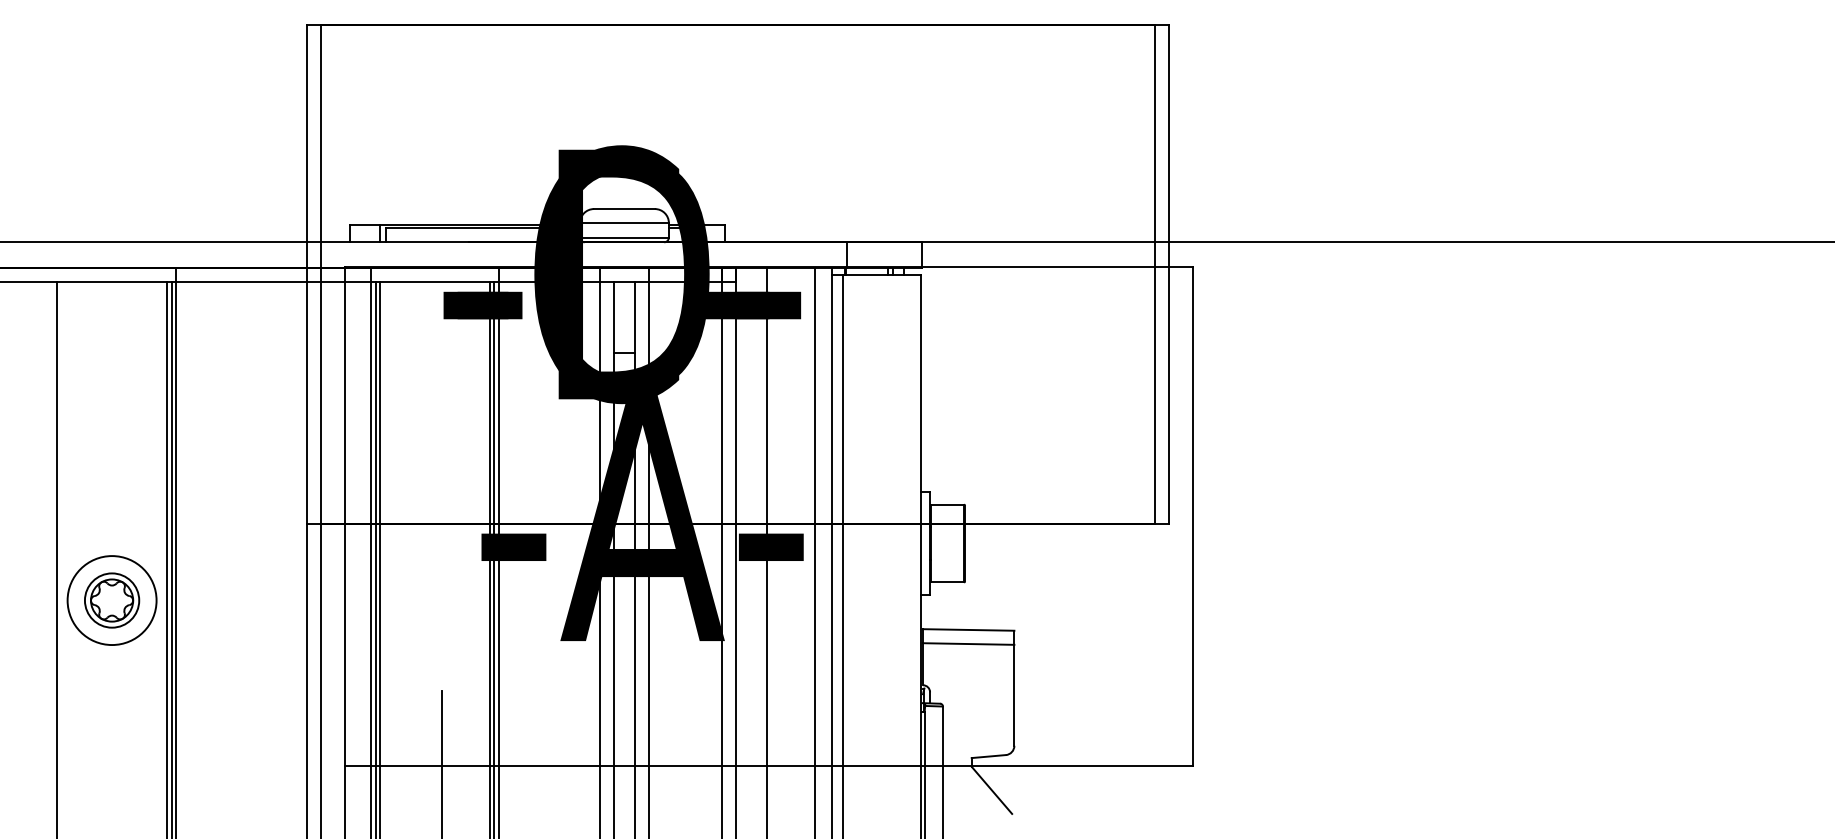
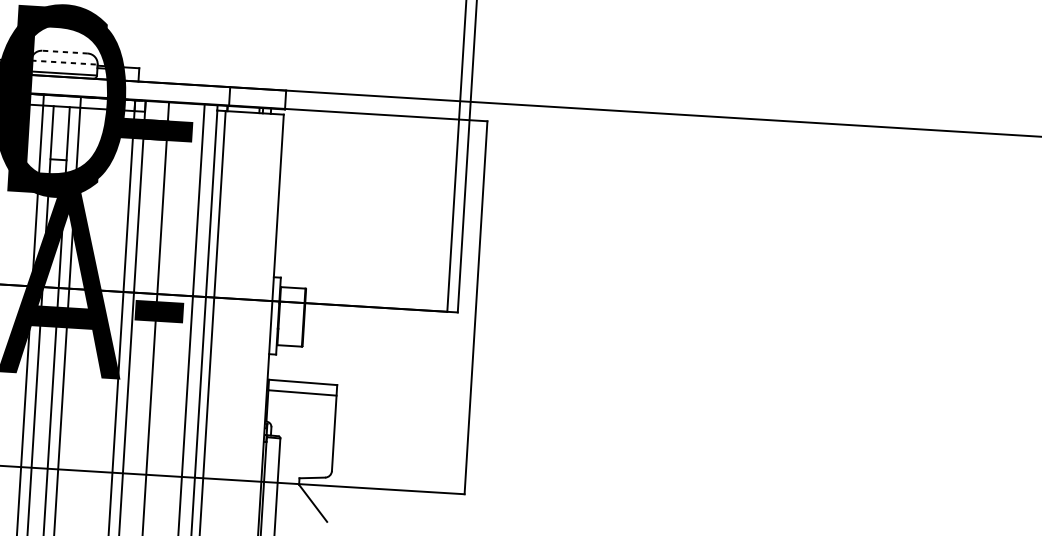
line: (623, 209) -> (64, 52), solid -> dashed
line: (624, 223) -> (64, 62), solid -> dashed

